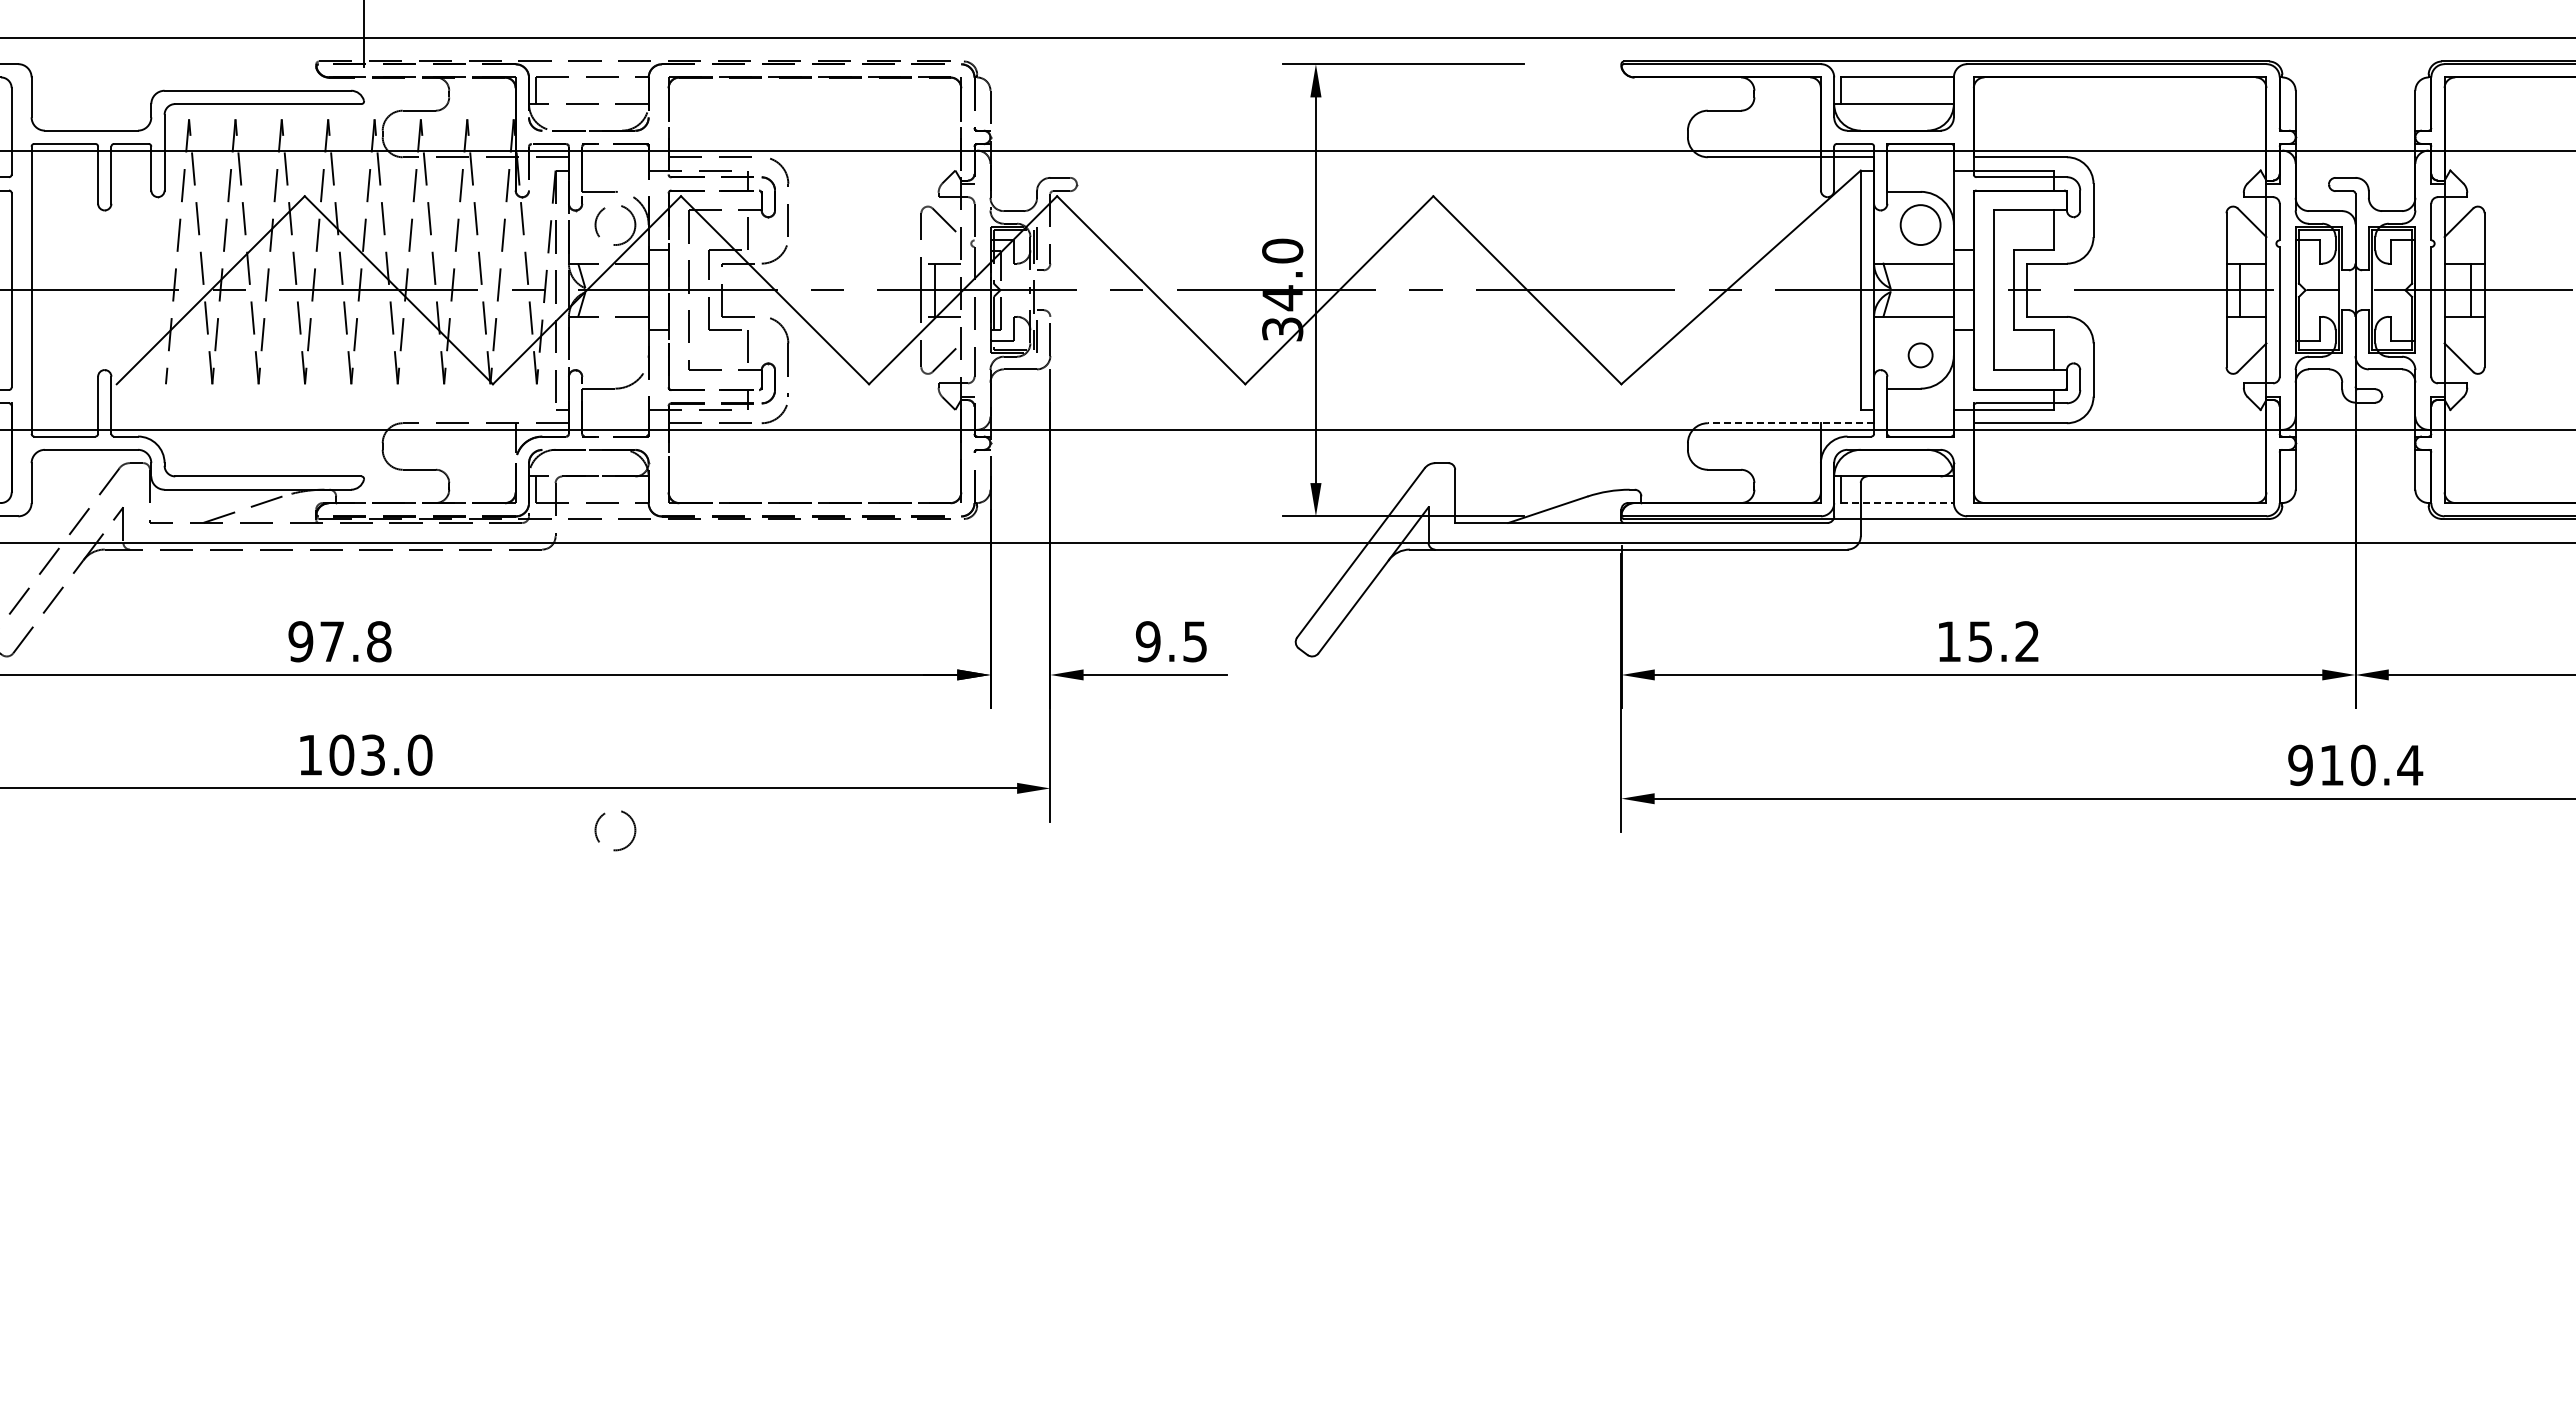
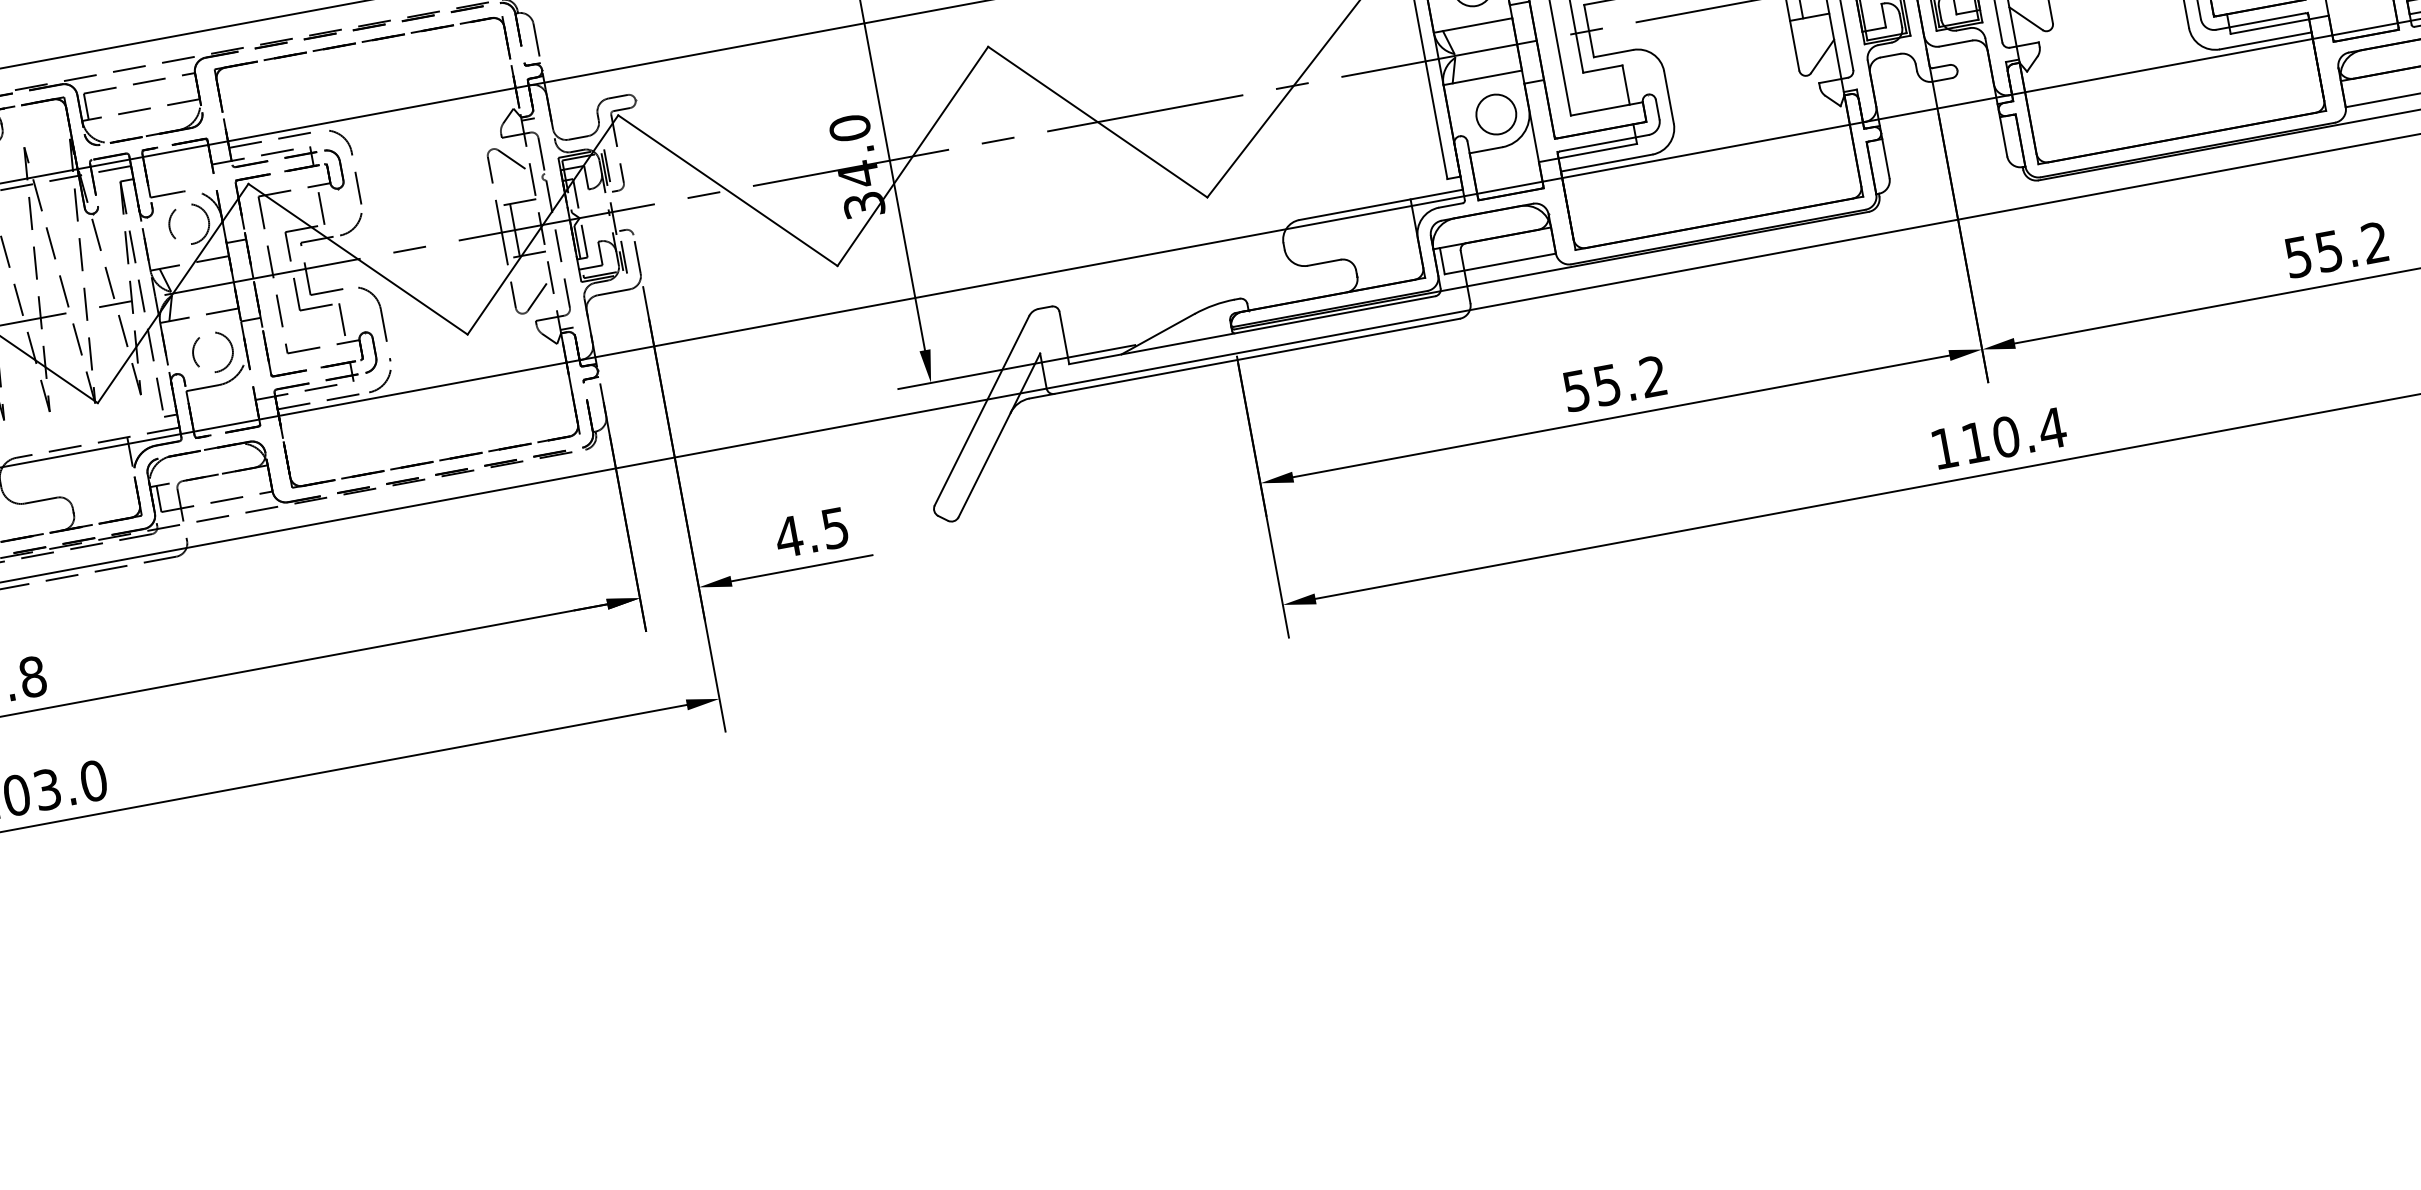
circle: (1920, 355) -> (1496, 114), size x1.67
line: (1790, 423) -> (1380, 205), dashed -> solid
line: (1897, 503) -> (1500, 264), dashed -> solid
text: (1148, 641) -> (789, 536), 9.5 -> 4.5
text: (1948, 641) -> (1575, 390), 15.2 -> 55.2
text: (2300, 765) -> (1944, 448), 910.4 -> 110.4
circle: (615, 830) -> (213, 352), moved

